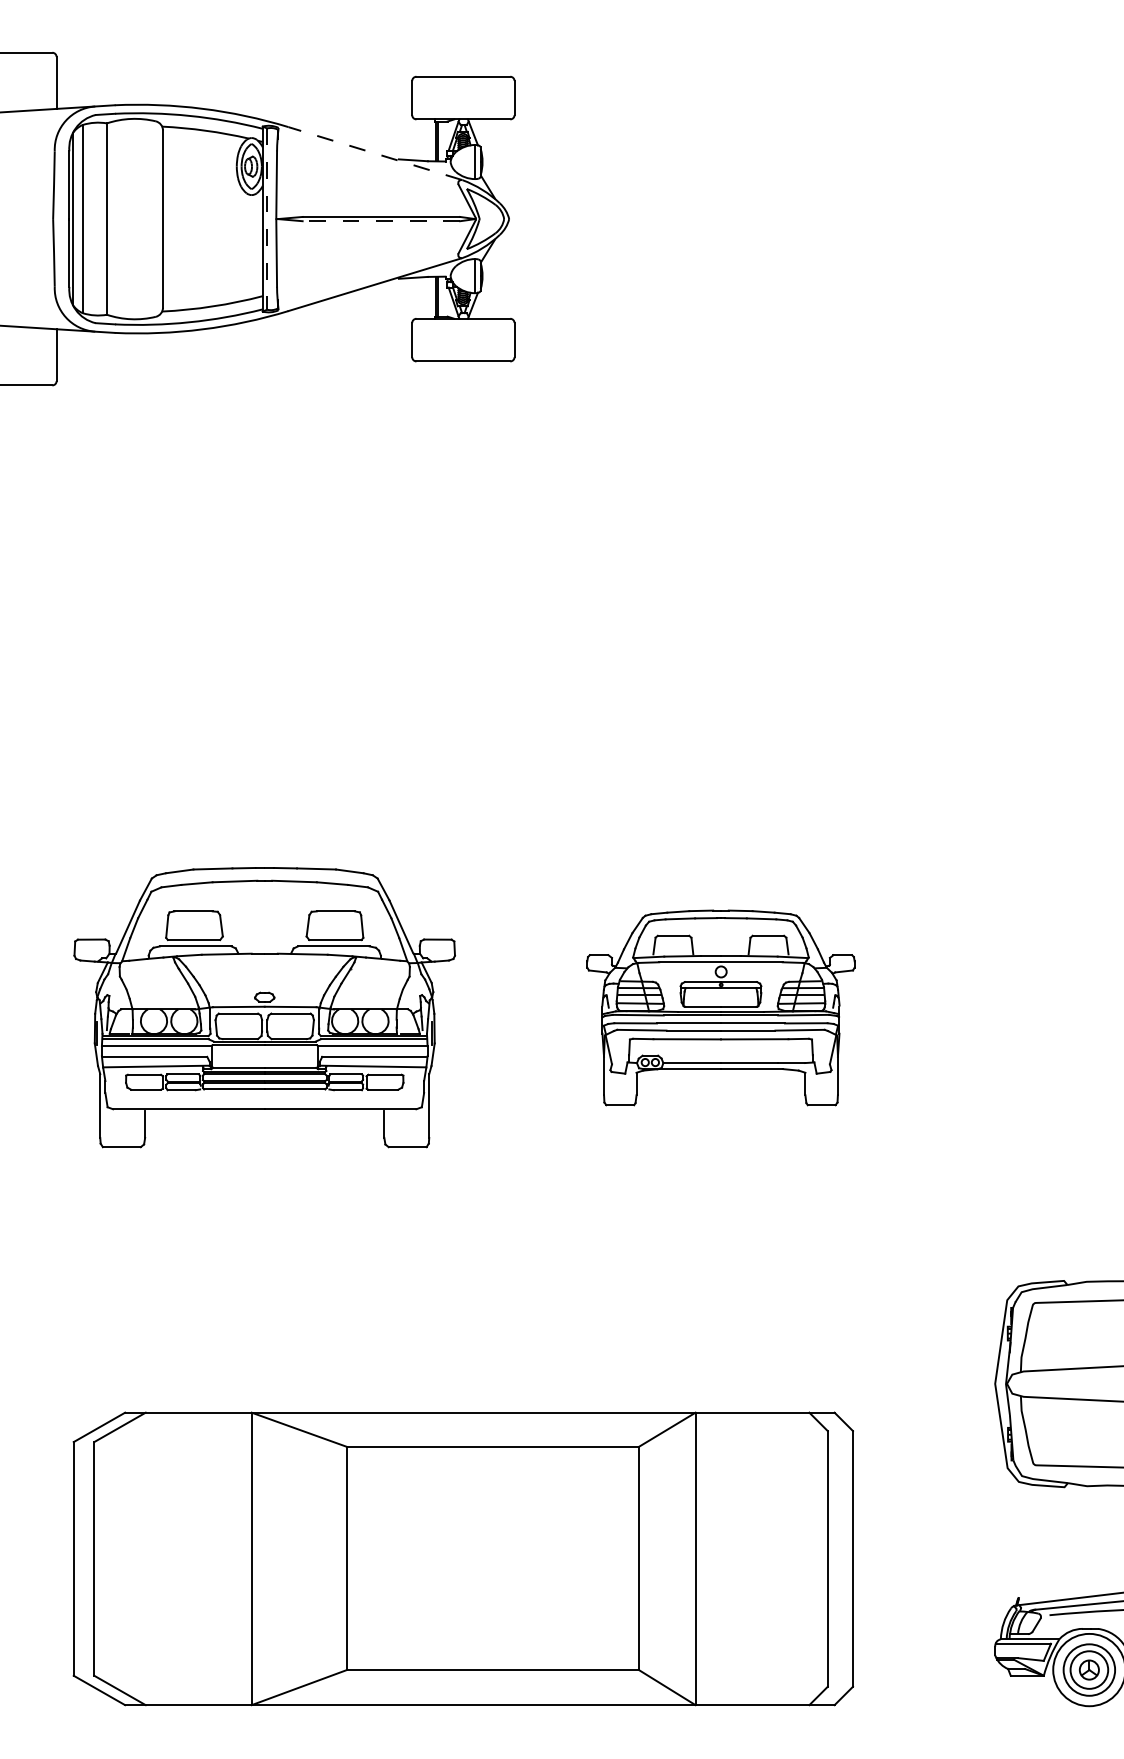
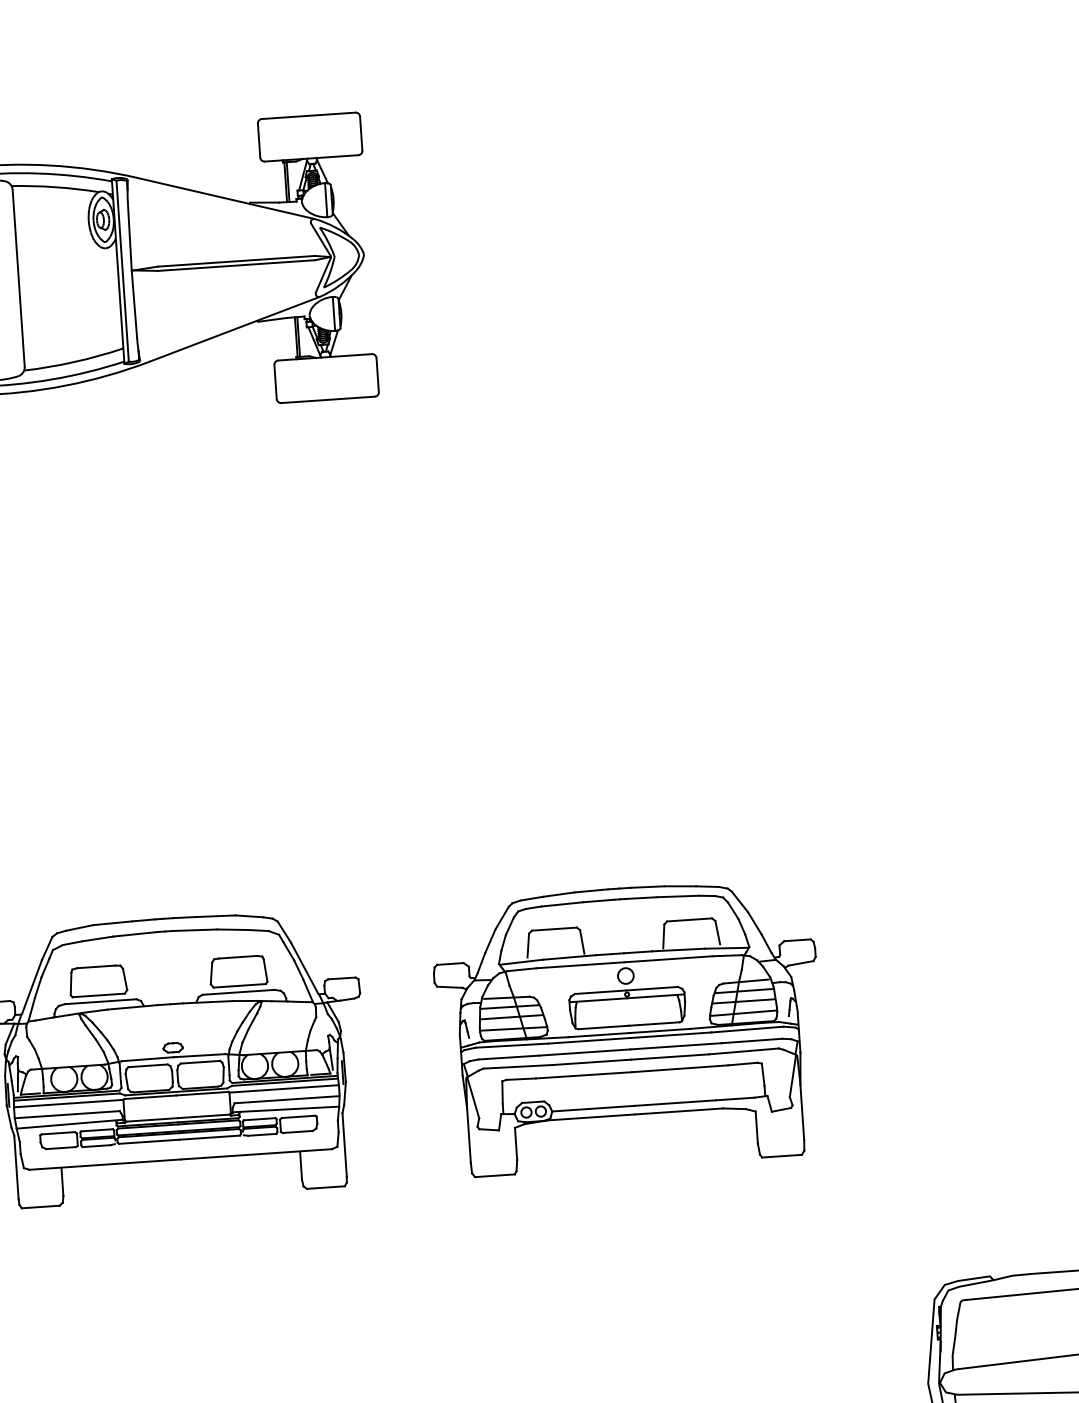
line: (375, 153) -> (226, 198), dashed -> solid
line: (267, 219) -> (122, 271), dashed -> solid
line: (381, 221) -> (236, 265), dashed -> solid
part: (720, 1007) -> (628, 1026), size x1.43

